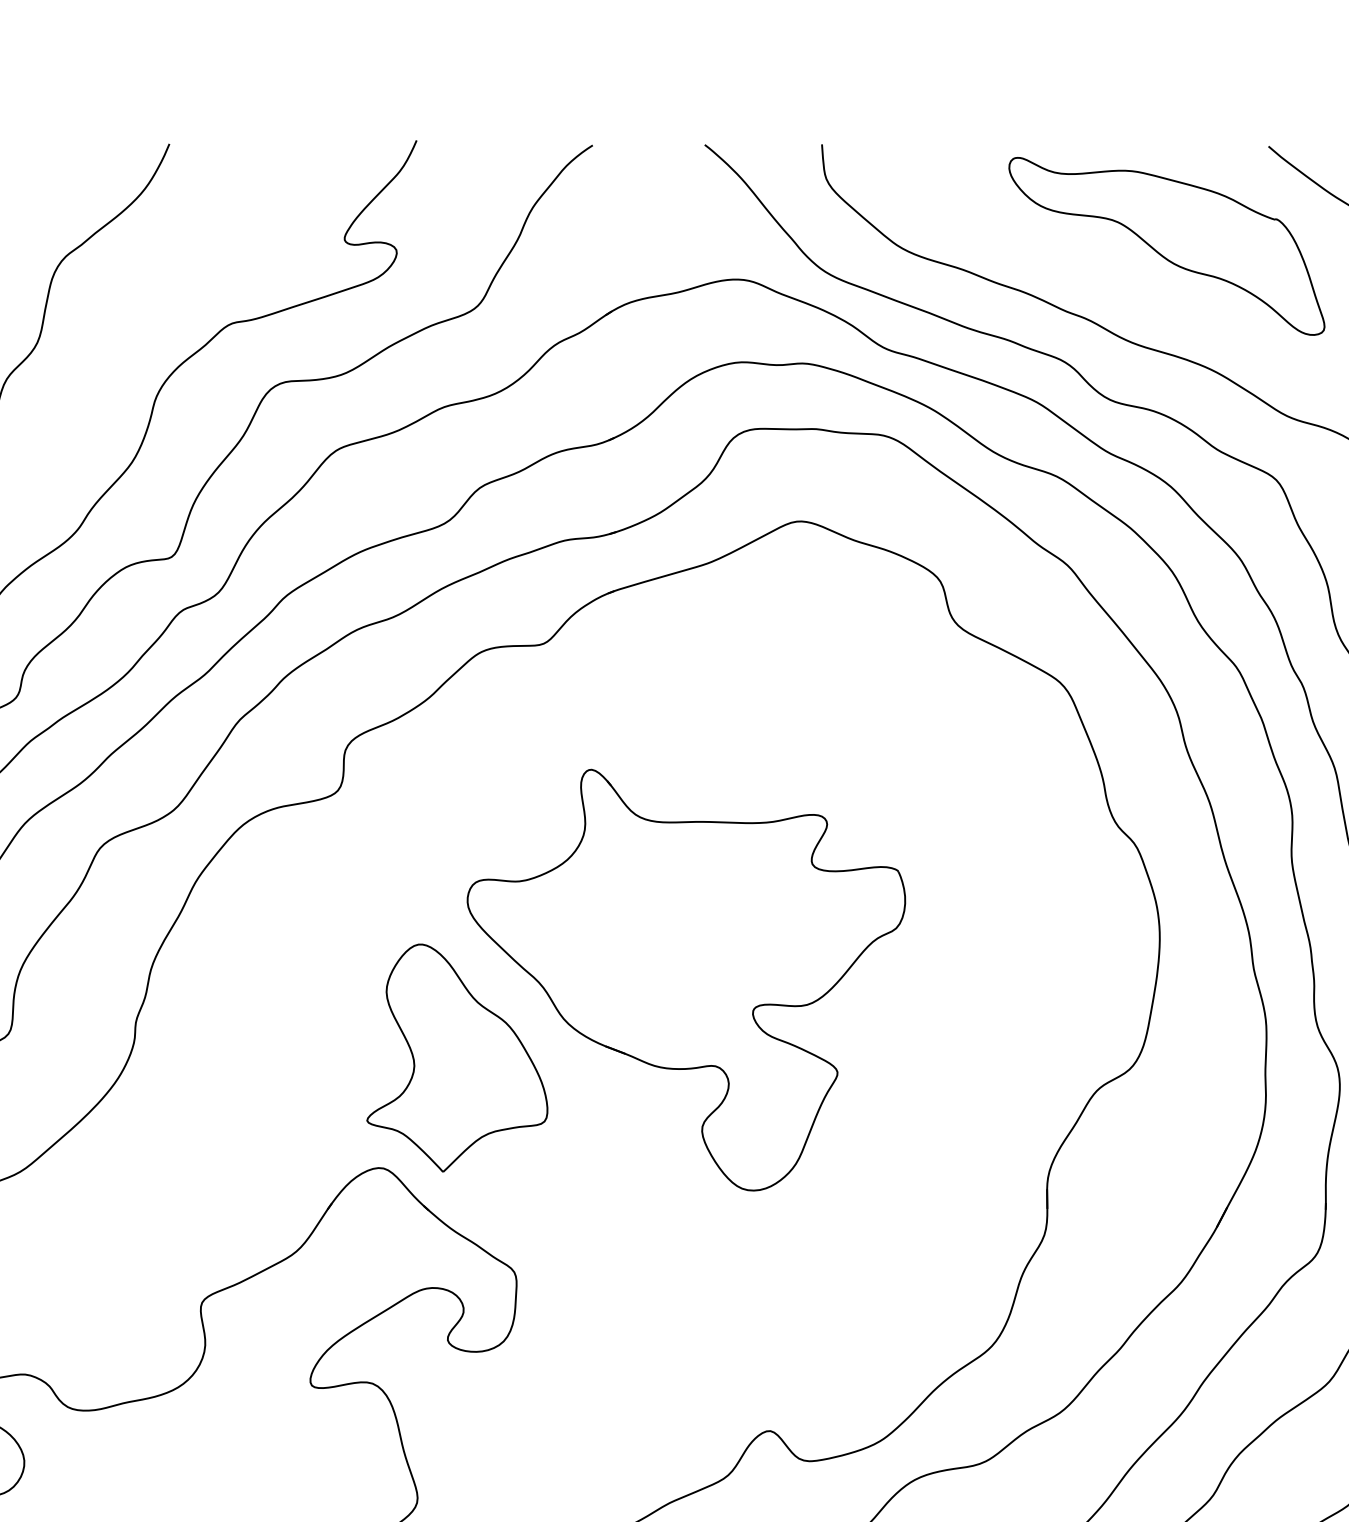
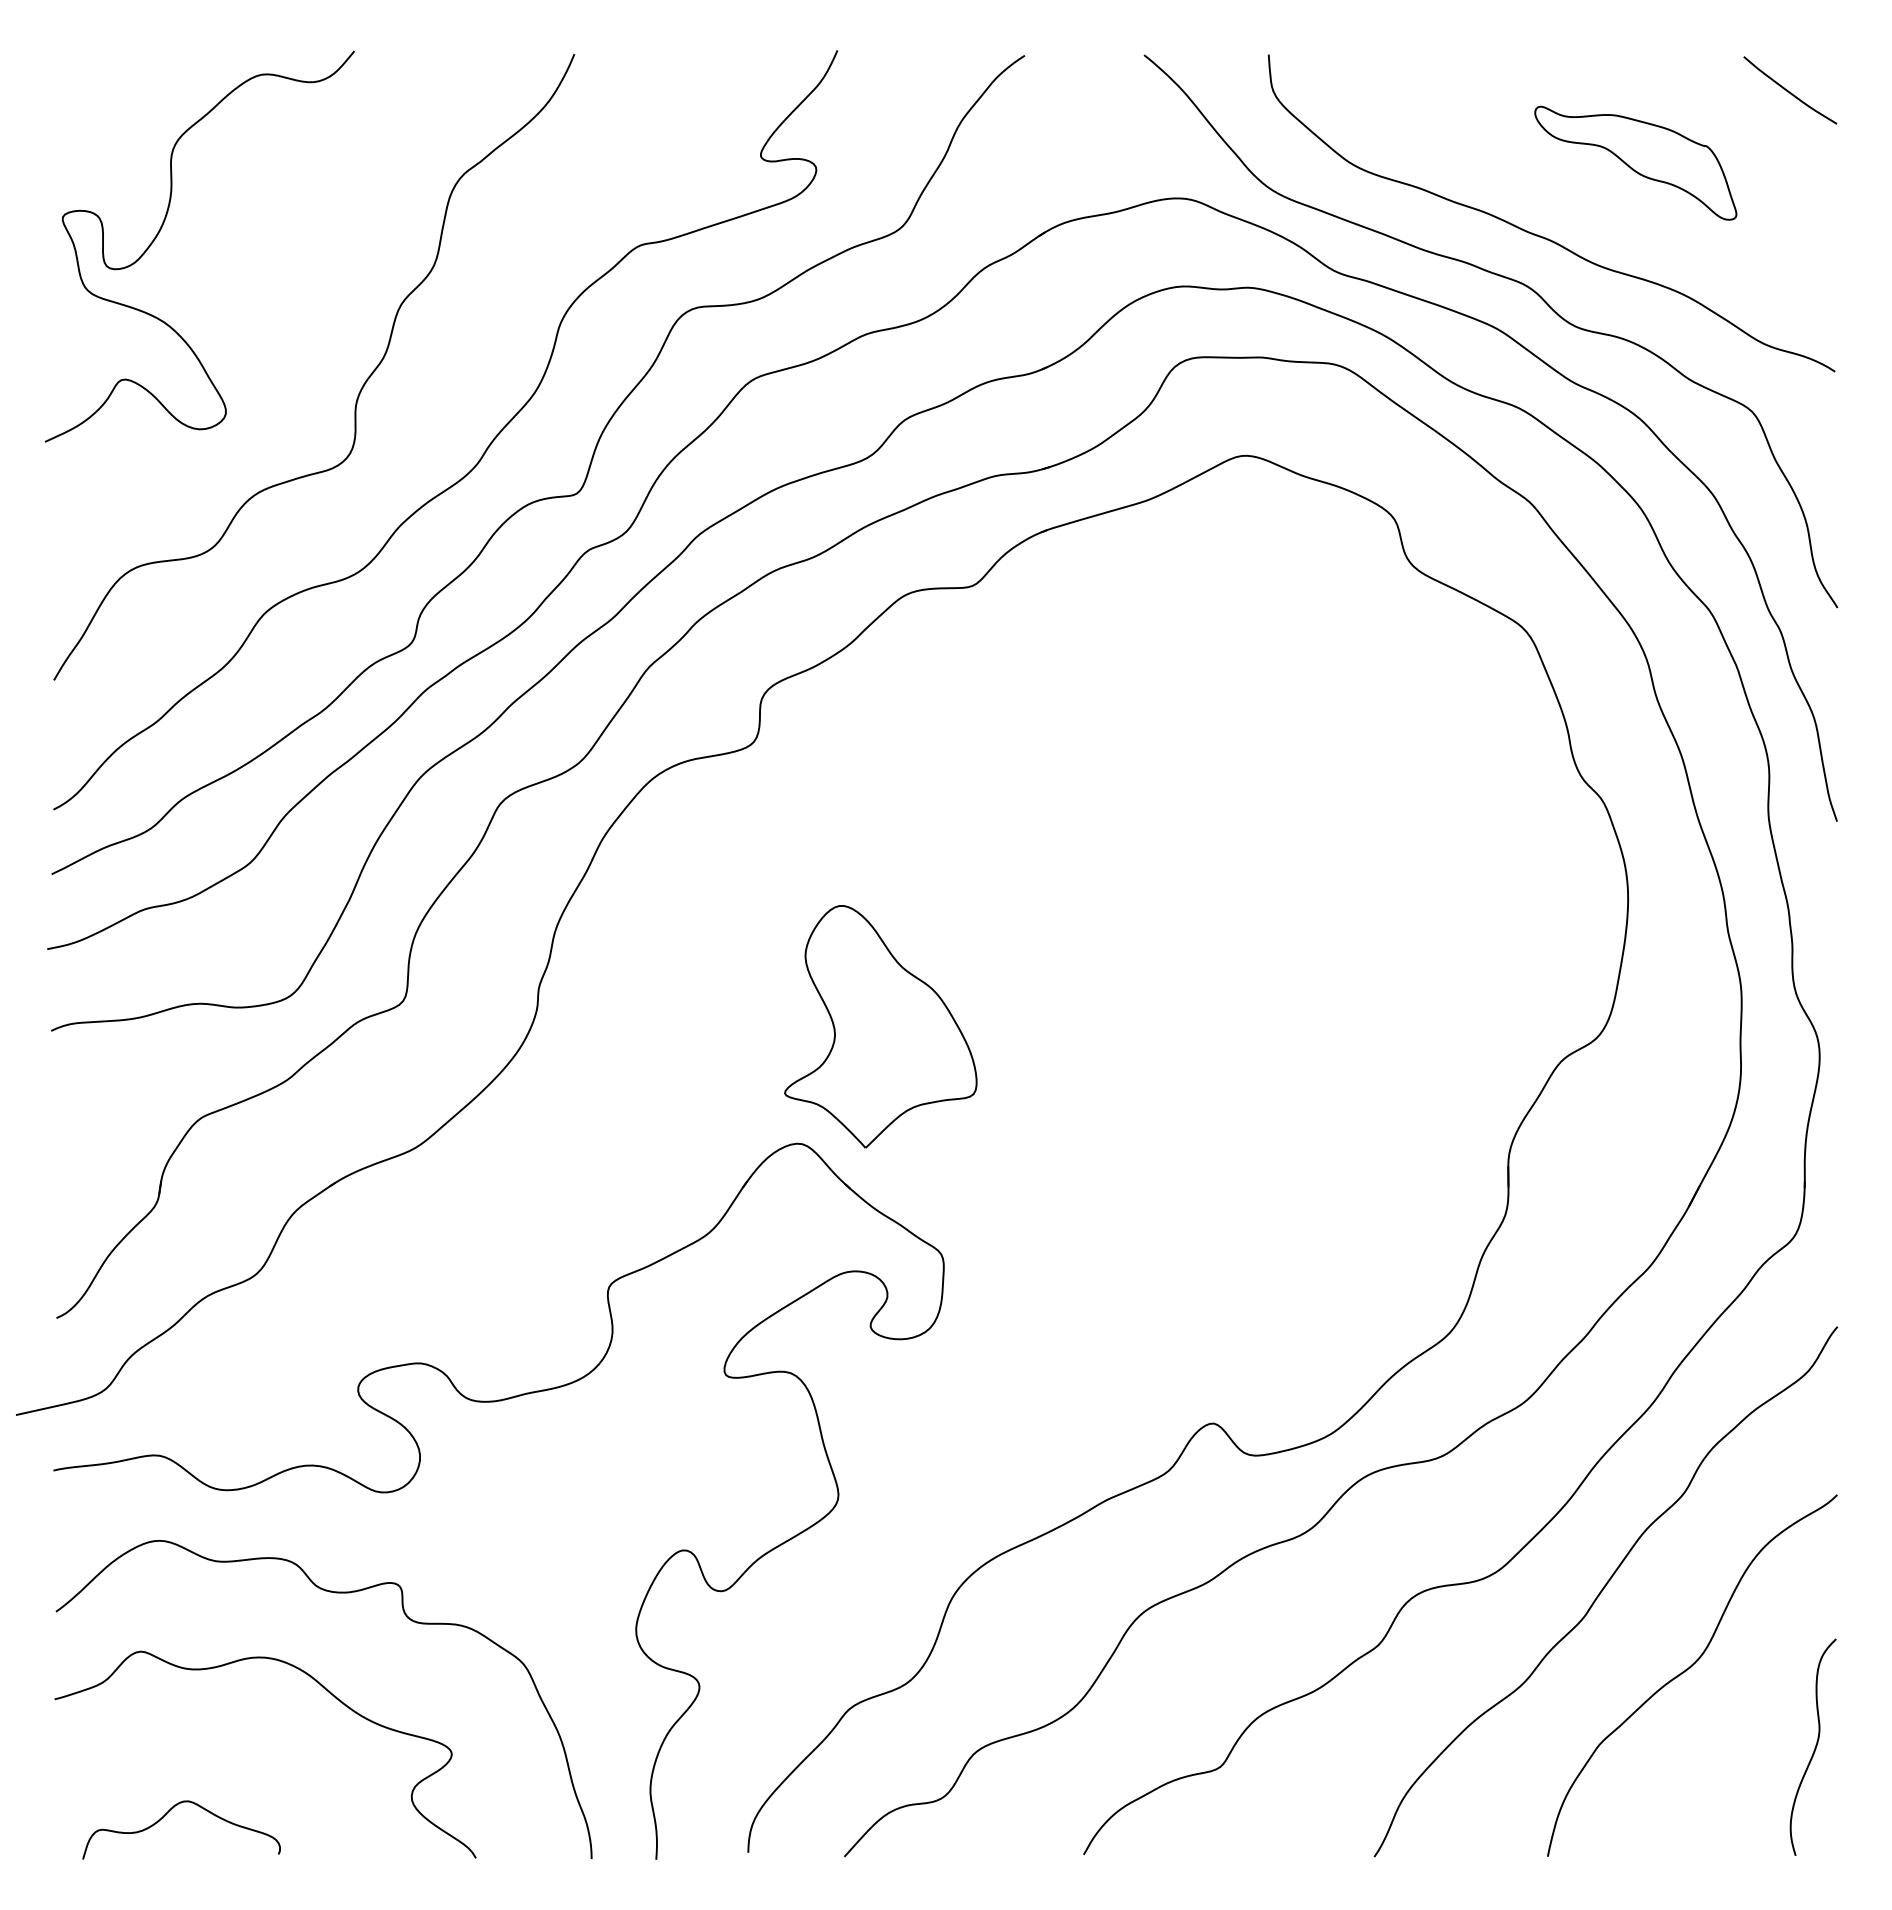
part: (1166, 246) -> (1635, 163), size x0.6
part: (686, 979) -> (1124, 943), removed

